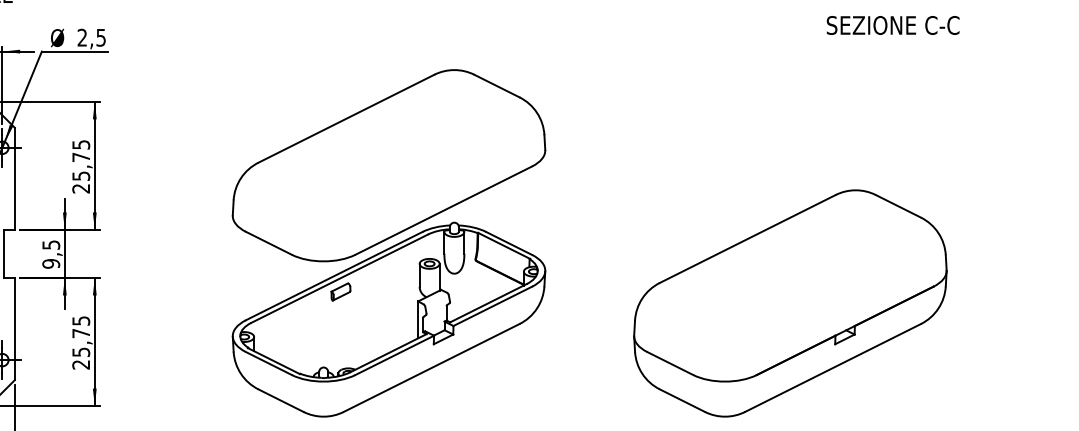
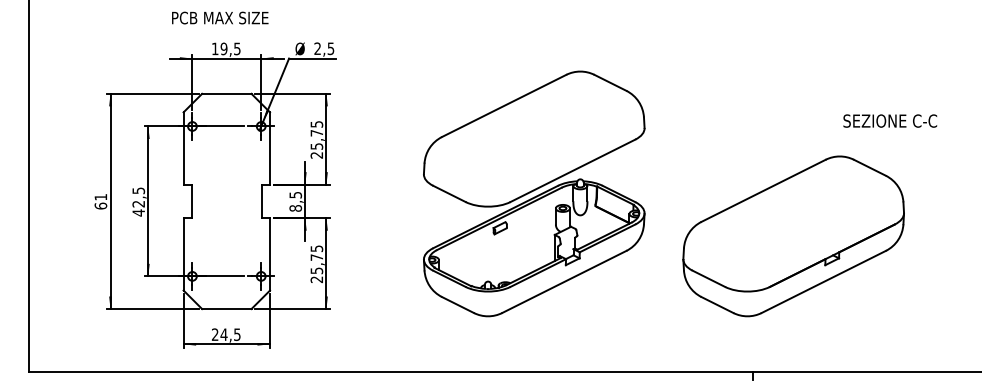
text: (893, 24) -> (890, 120), moved
text: (50, 263) -> (295, 208), 9,5 -> 8,5
part: (790, 303) -> (793, 236), moved

